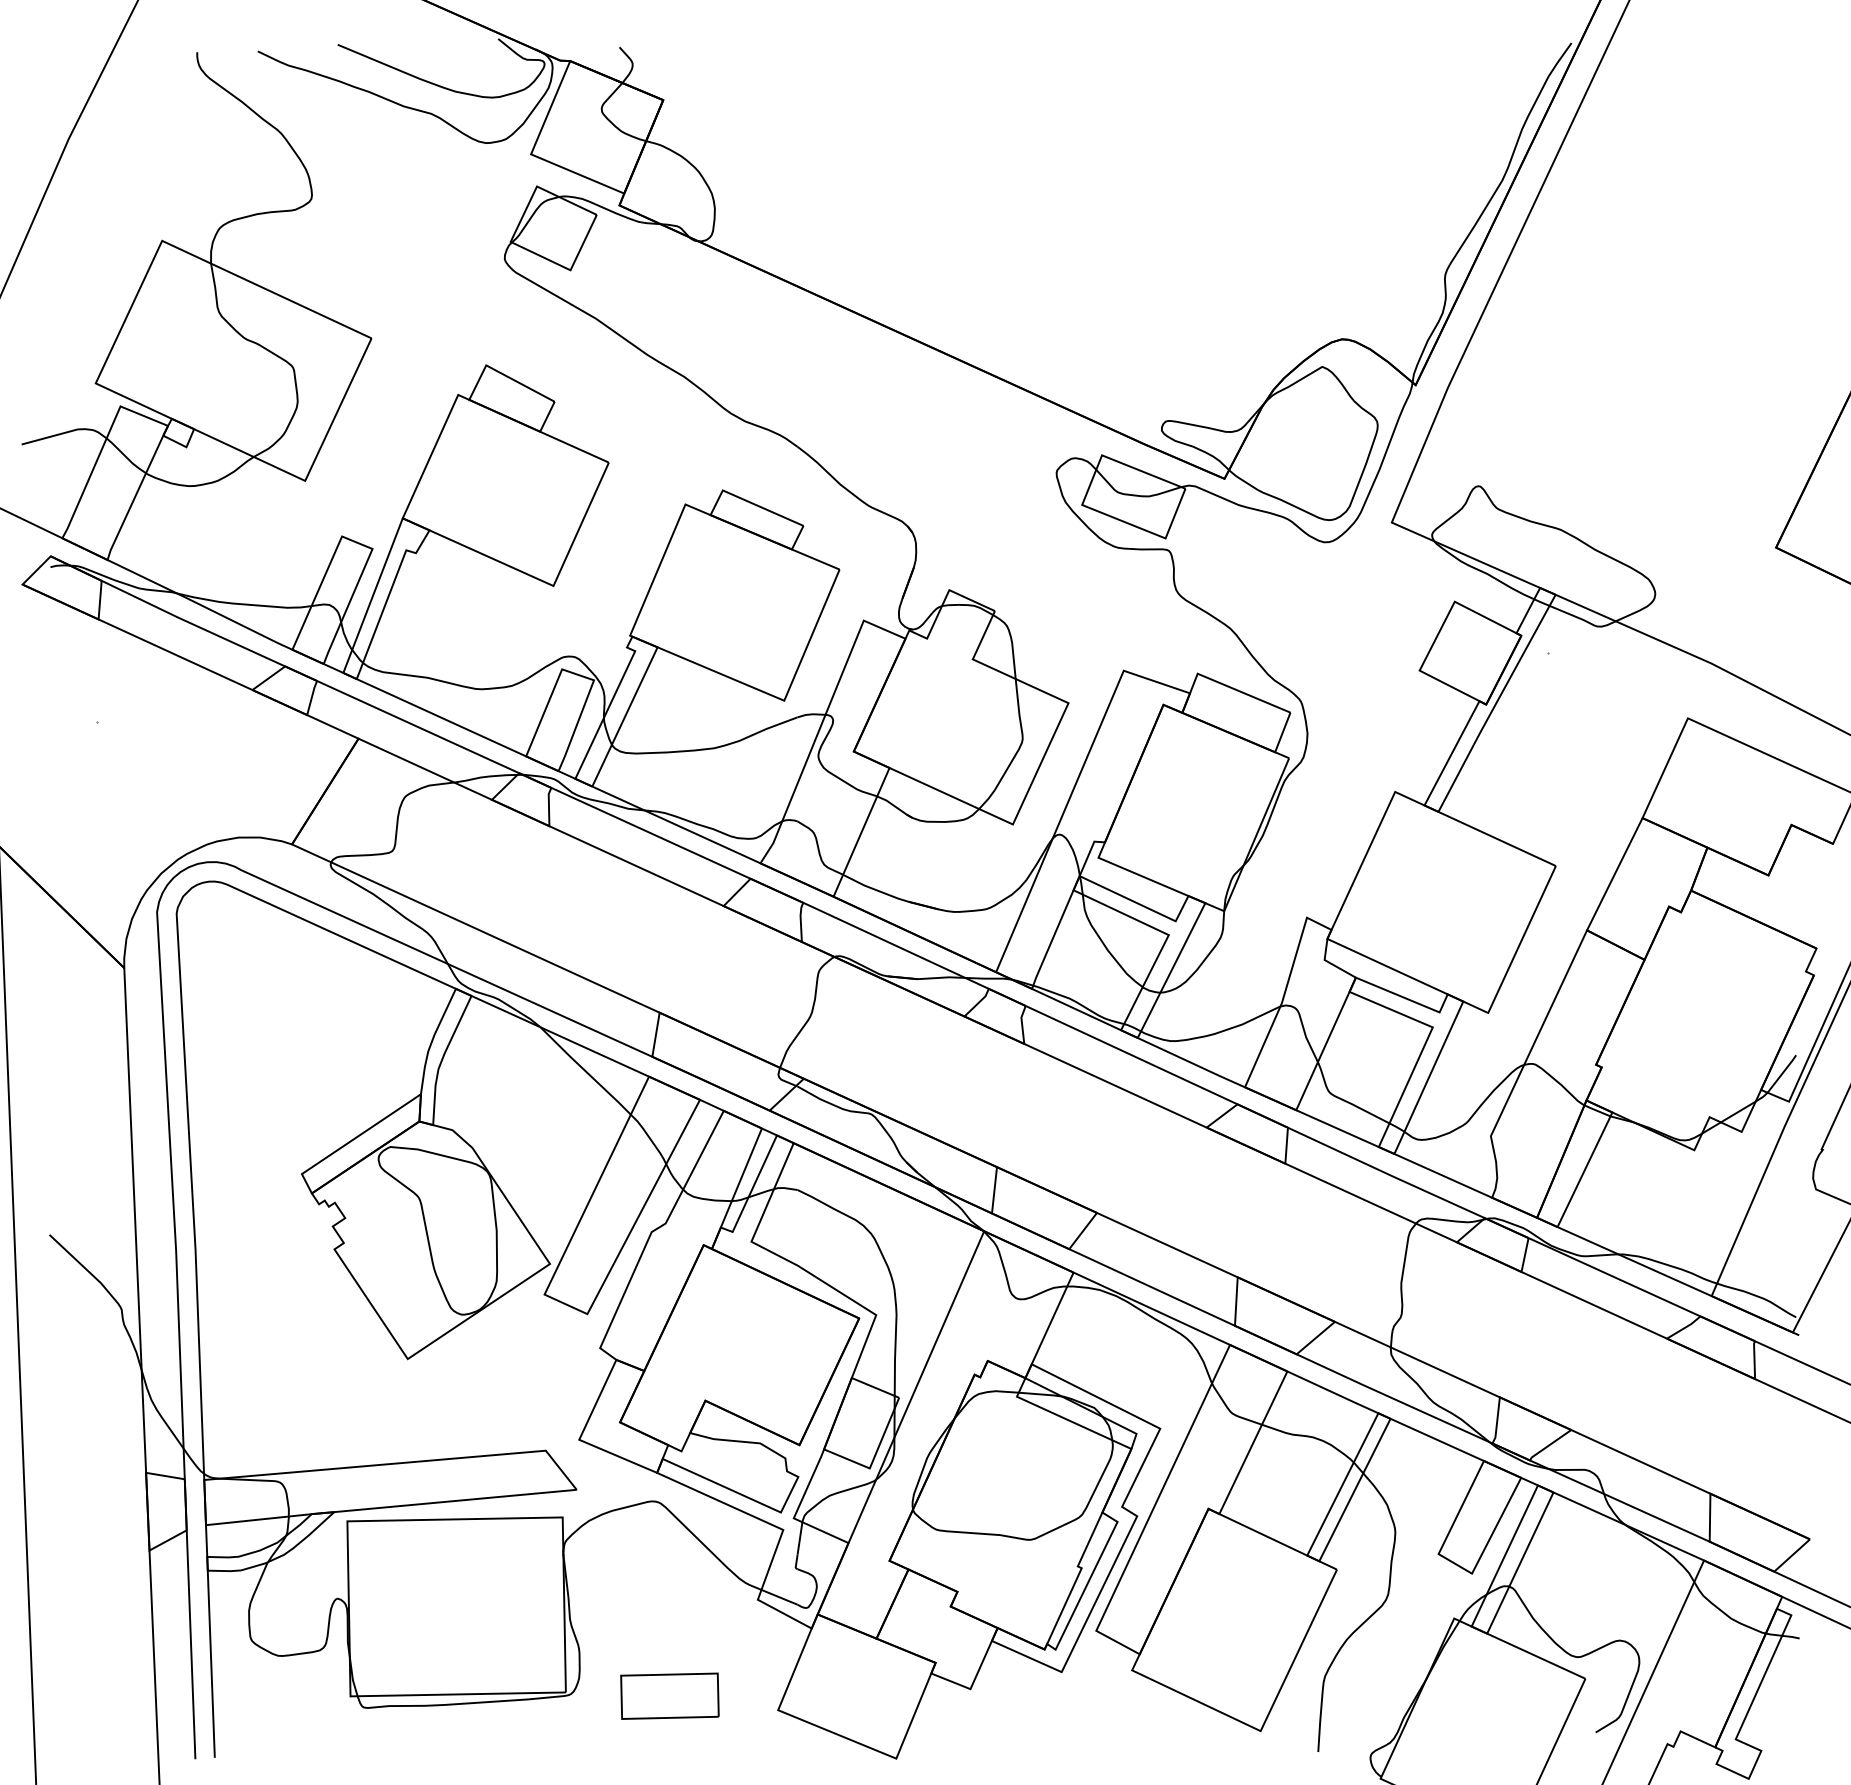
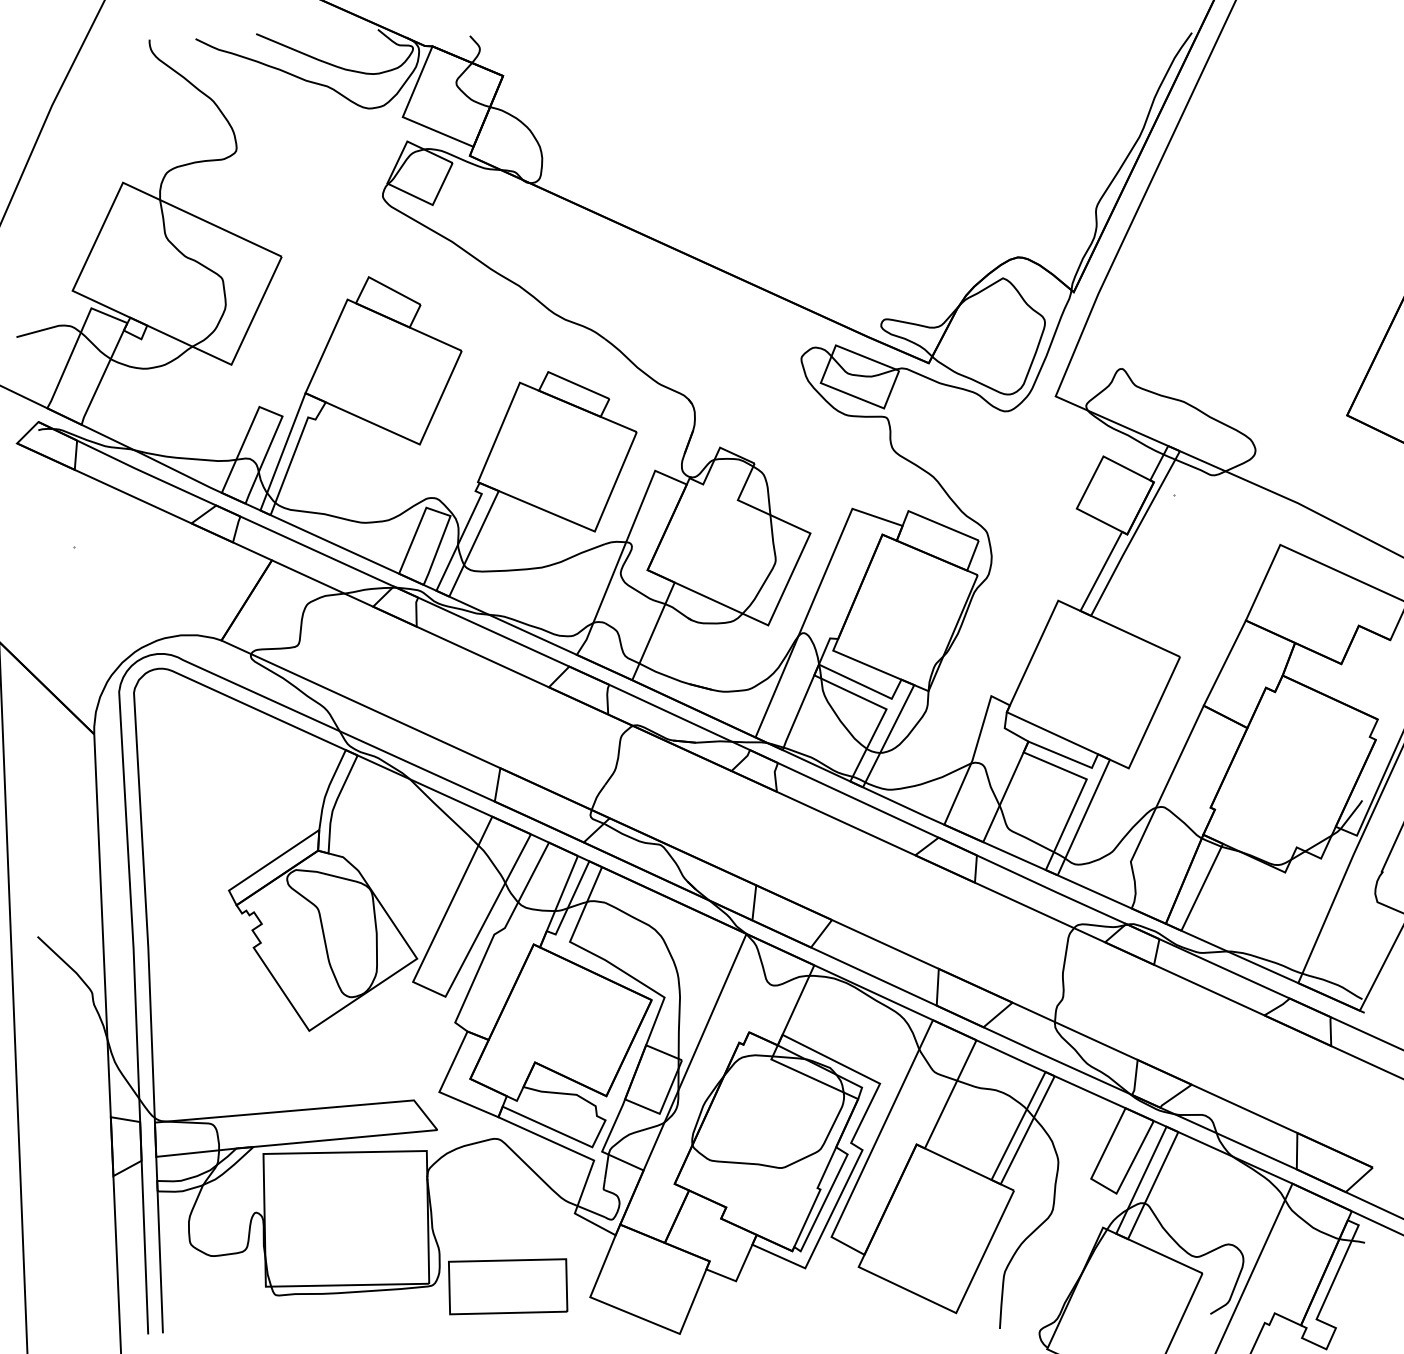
part: (669, 1695) -> (507, 1286), size x1.6

